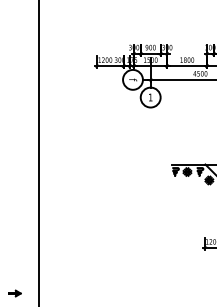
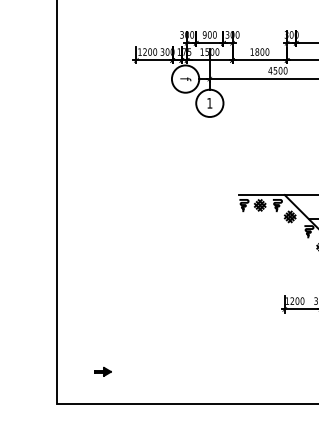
part: (14, 293) -> (102, 371), moved

